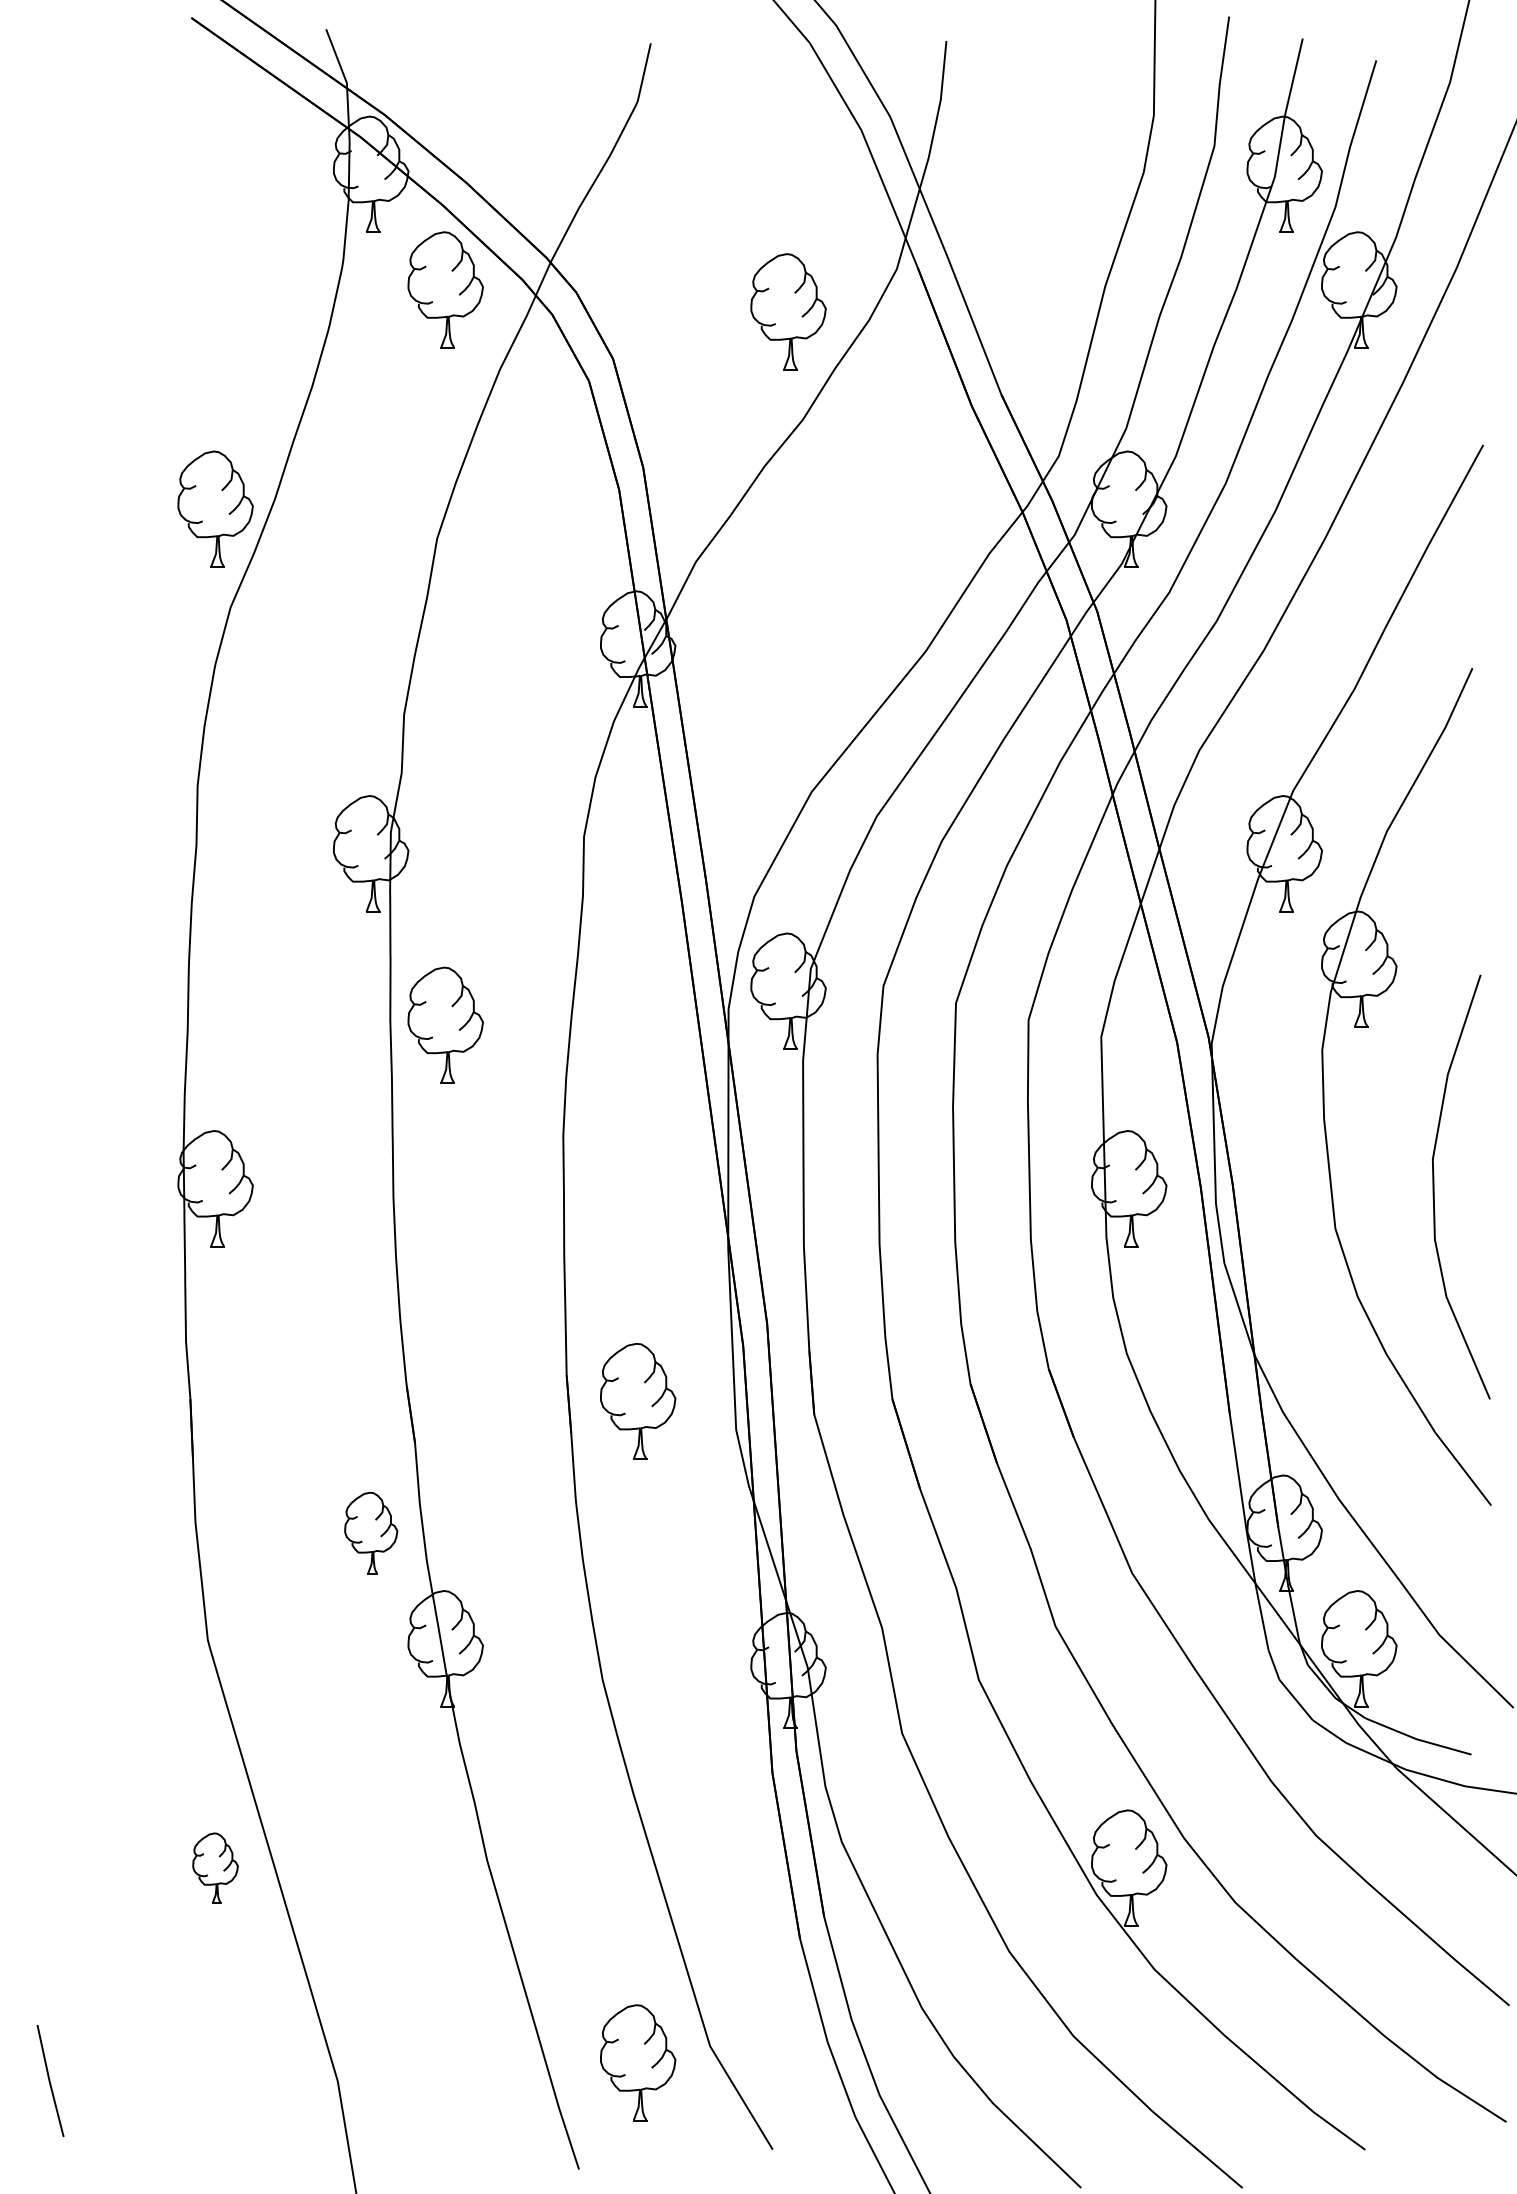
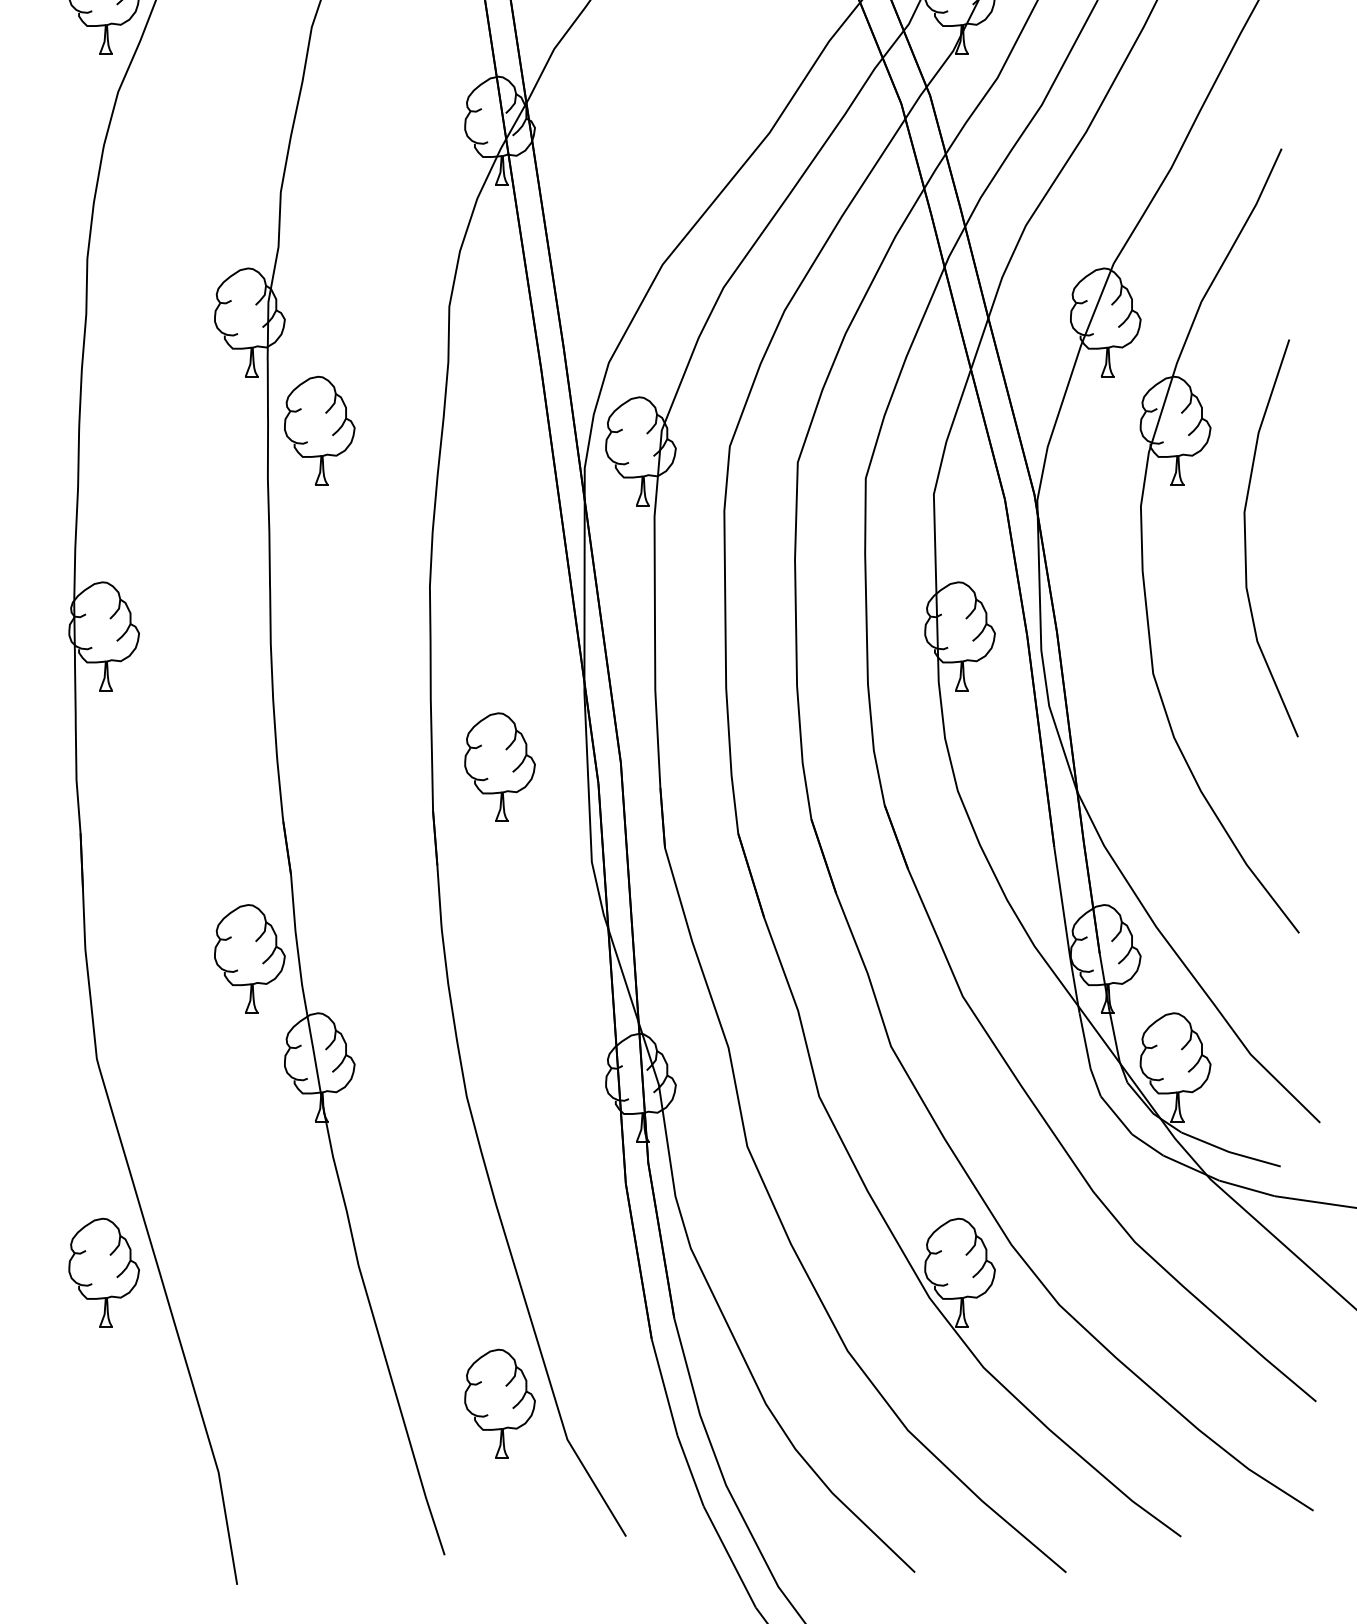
part: (445, 1024) -> (319, 430), moved
curve: (1434, 1186) -> (1246, 537), moved
part: (638, 1400) -> (500, 766), moved
part: (371, 1532) -> (250, 958), size x1.43
part: (215, 1867) -> (104, 1272), size x1.67
part: (638, 2062) -> (500, 1403), moved

